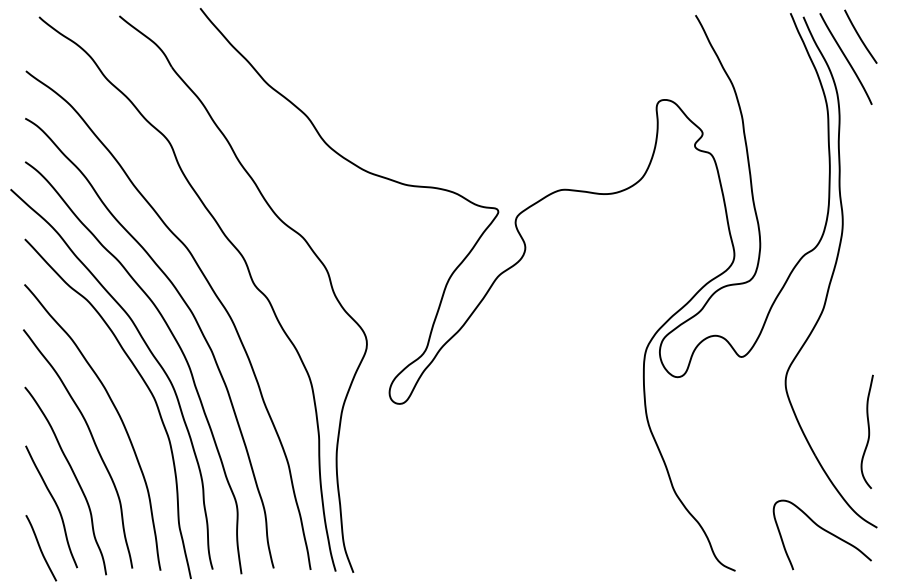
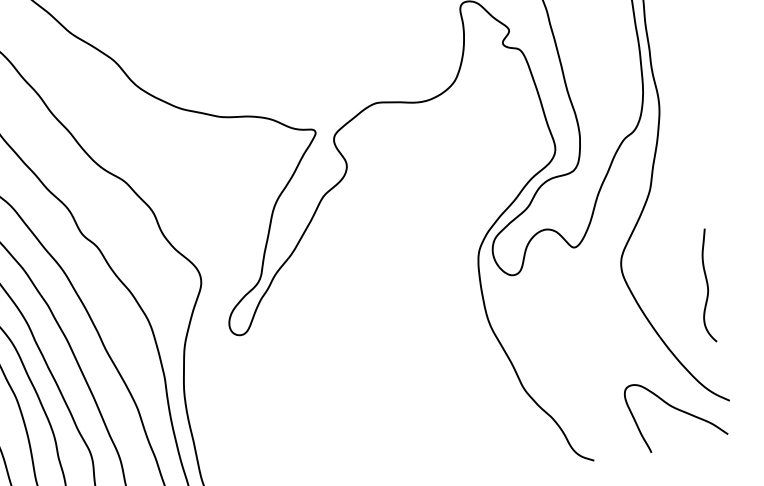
curve: (868, 431) -> (707, 285), moved

